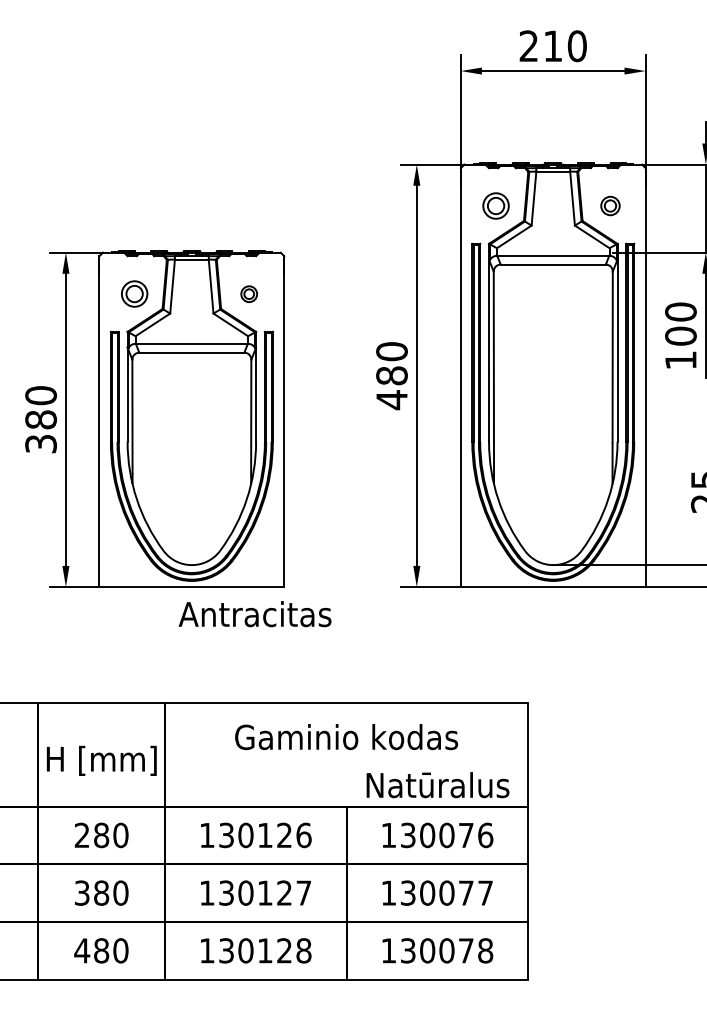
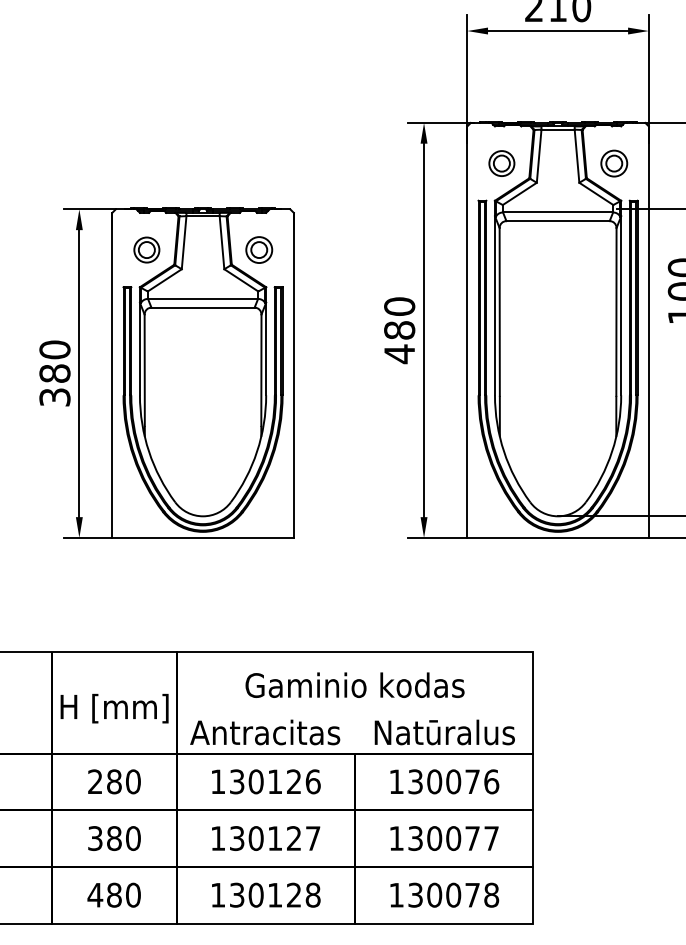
part: (610, 205) -> (614, 163), size x1.43
part: (249, 294) -> (259, 250), size x1.67
text: (254, 614) -> (264, 732), moved

